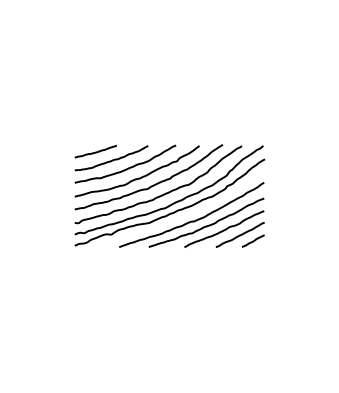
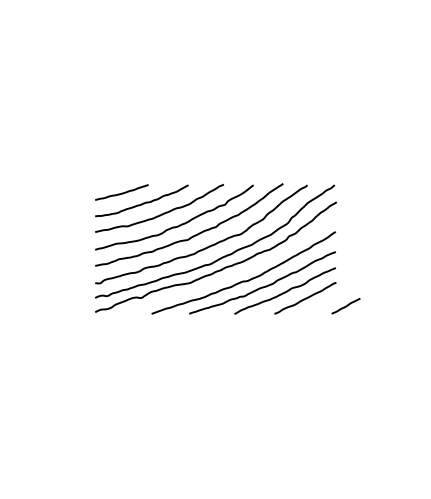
line: (252, 241) -> (345, 306), moved

